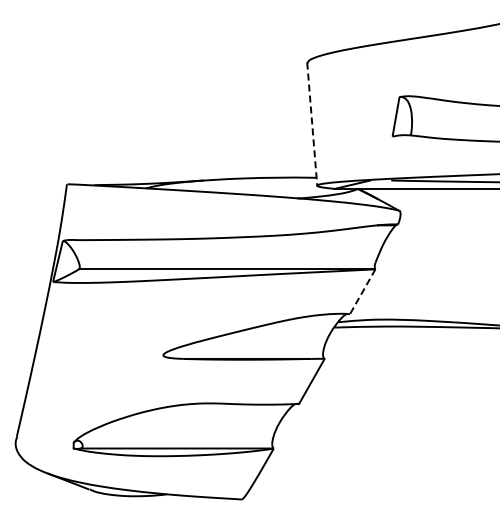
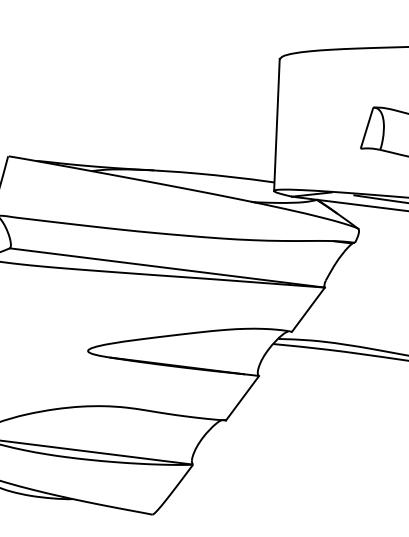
line: (312, 124) -> (277, 125), dashed -> solid
line: (362, 291) -> (308, 309), dashed -> solid

